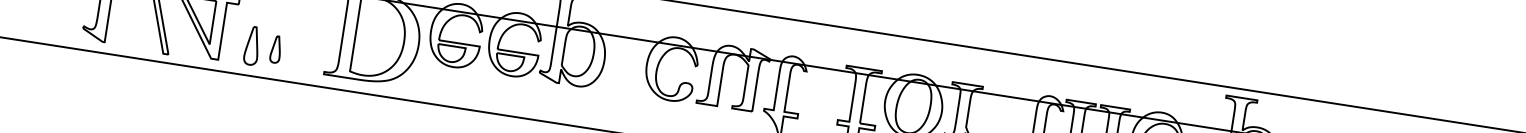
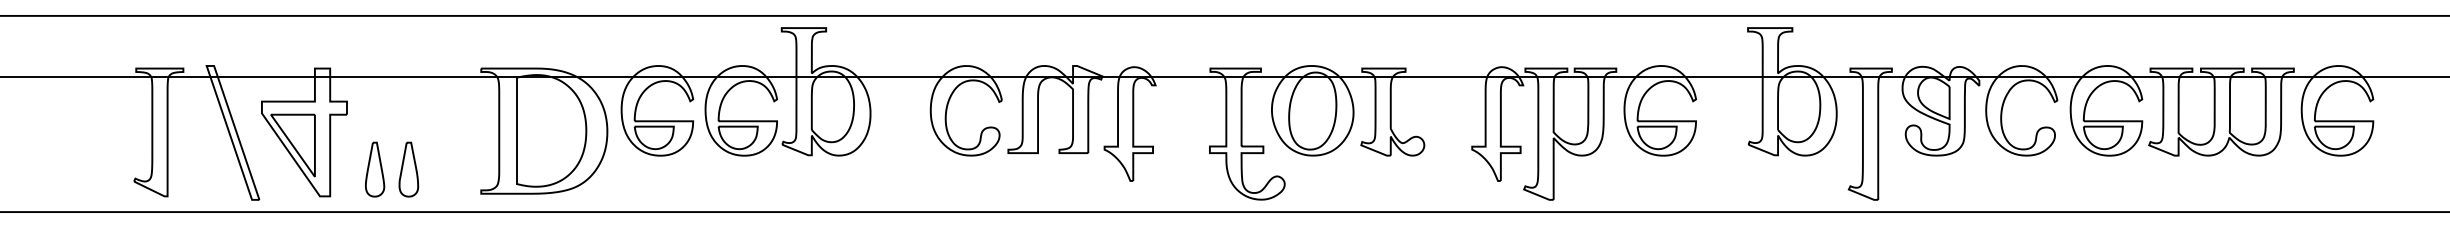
part: (275, 49) -> (408, 169), size x1.43

